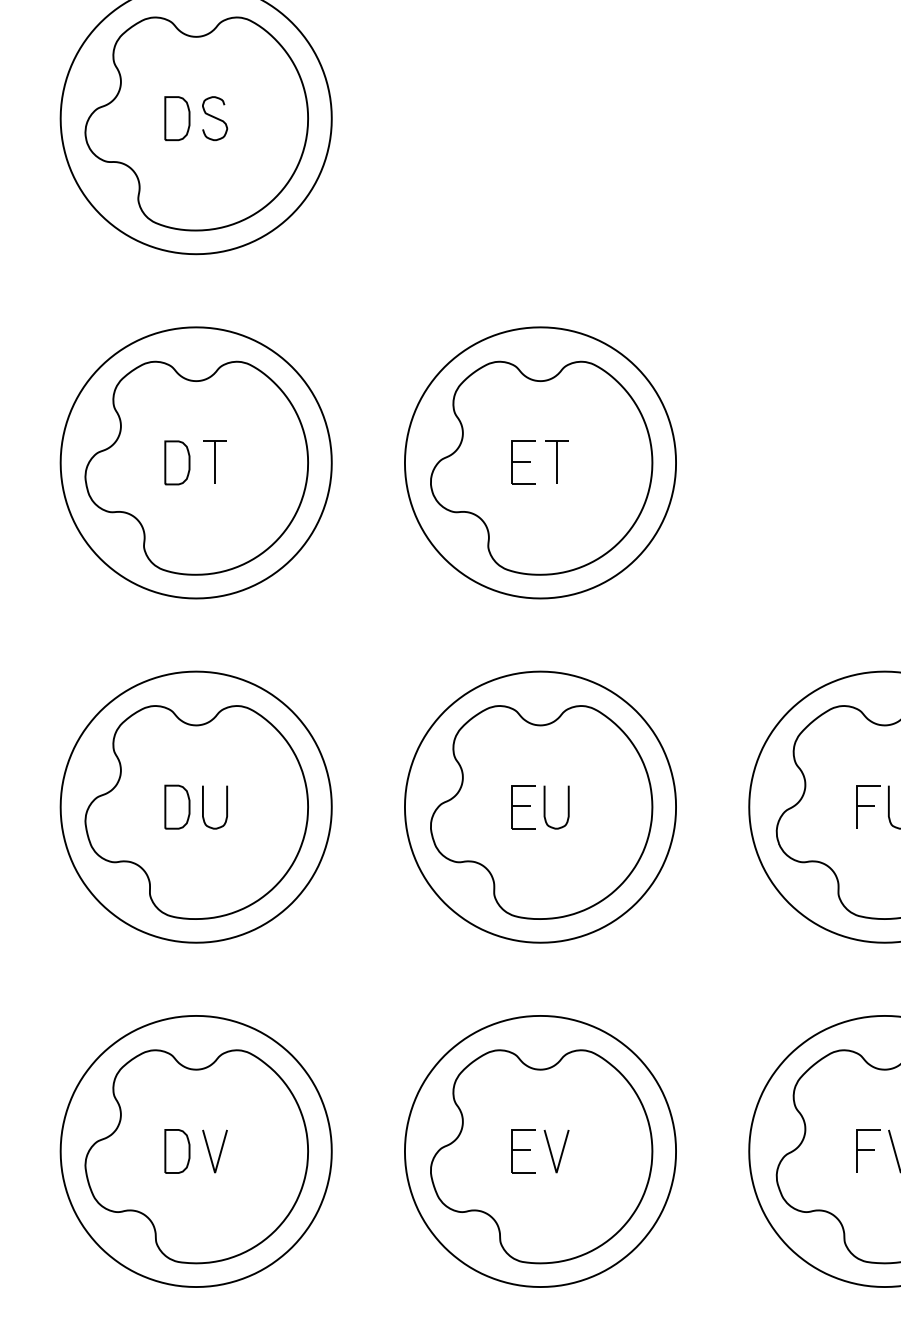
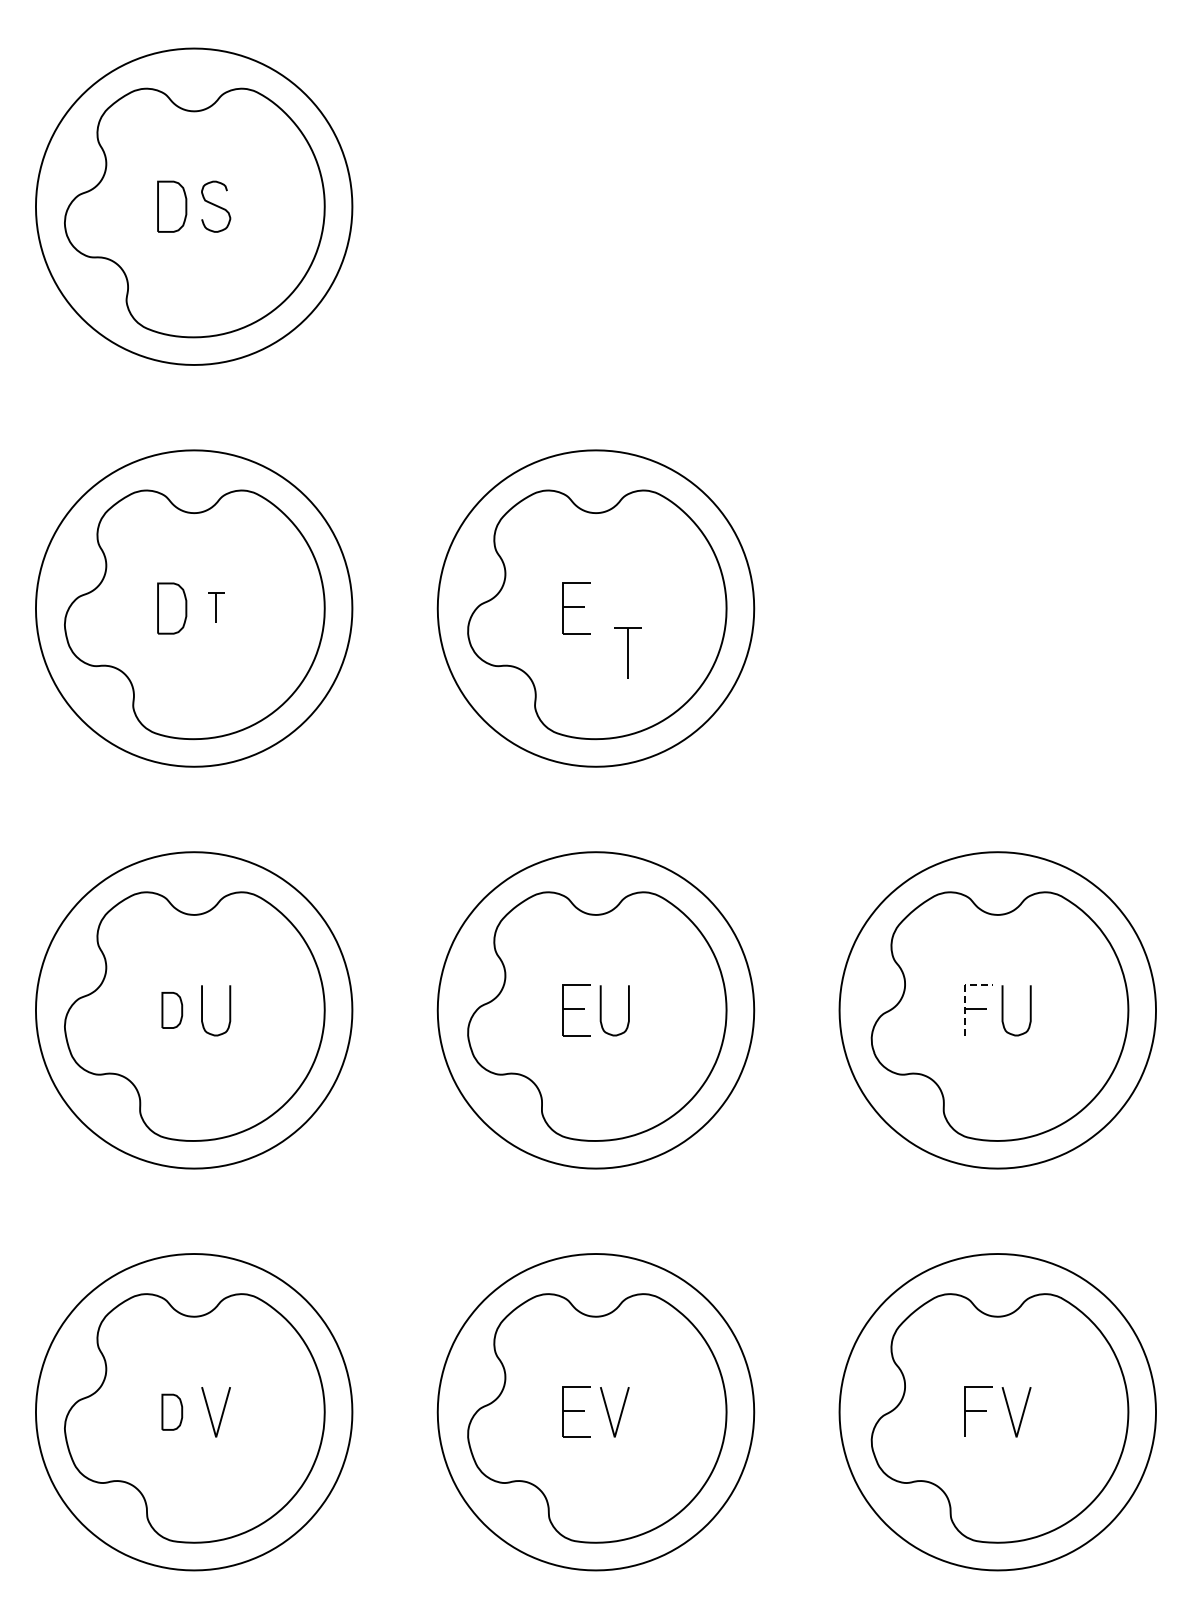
part: (214, 461) -> (215, 607), size x0.6
part: (556, 461) -> (627, 652), moved
line: (856, 794) -> (964, 995), solid -> dashed
part: (177, 807) -> (172, 1010), size x0.7
part: (177, 1151) -> (172, 1412), size x0.7

